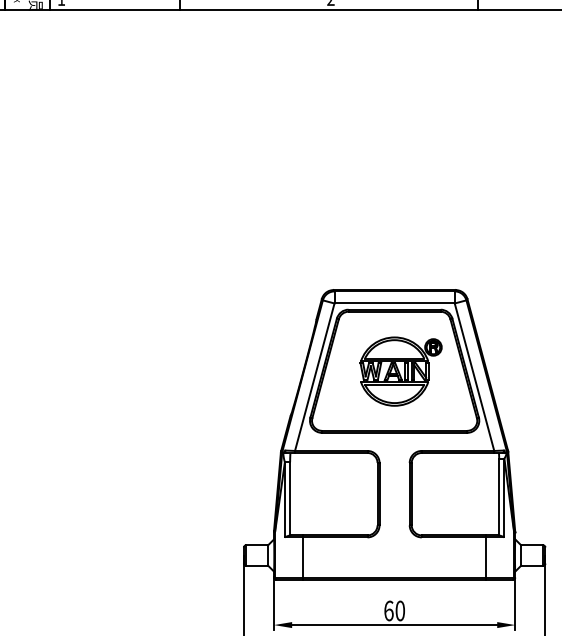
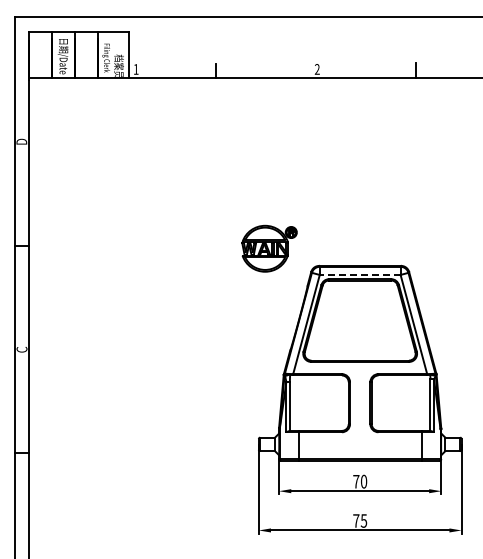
line: (393, 302) -> (359, 274), solid -> dashed
part: (401, 371) -> (269, 248), moved
text: (389, 610) -> (356, 481), 60 -> 70

